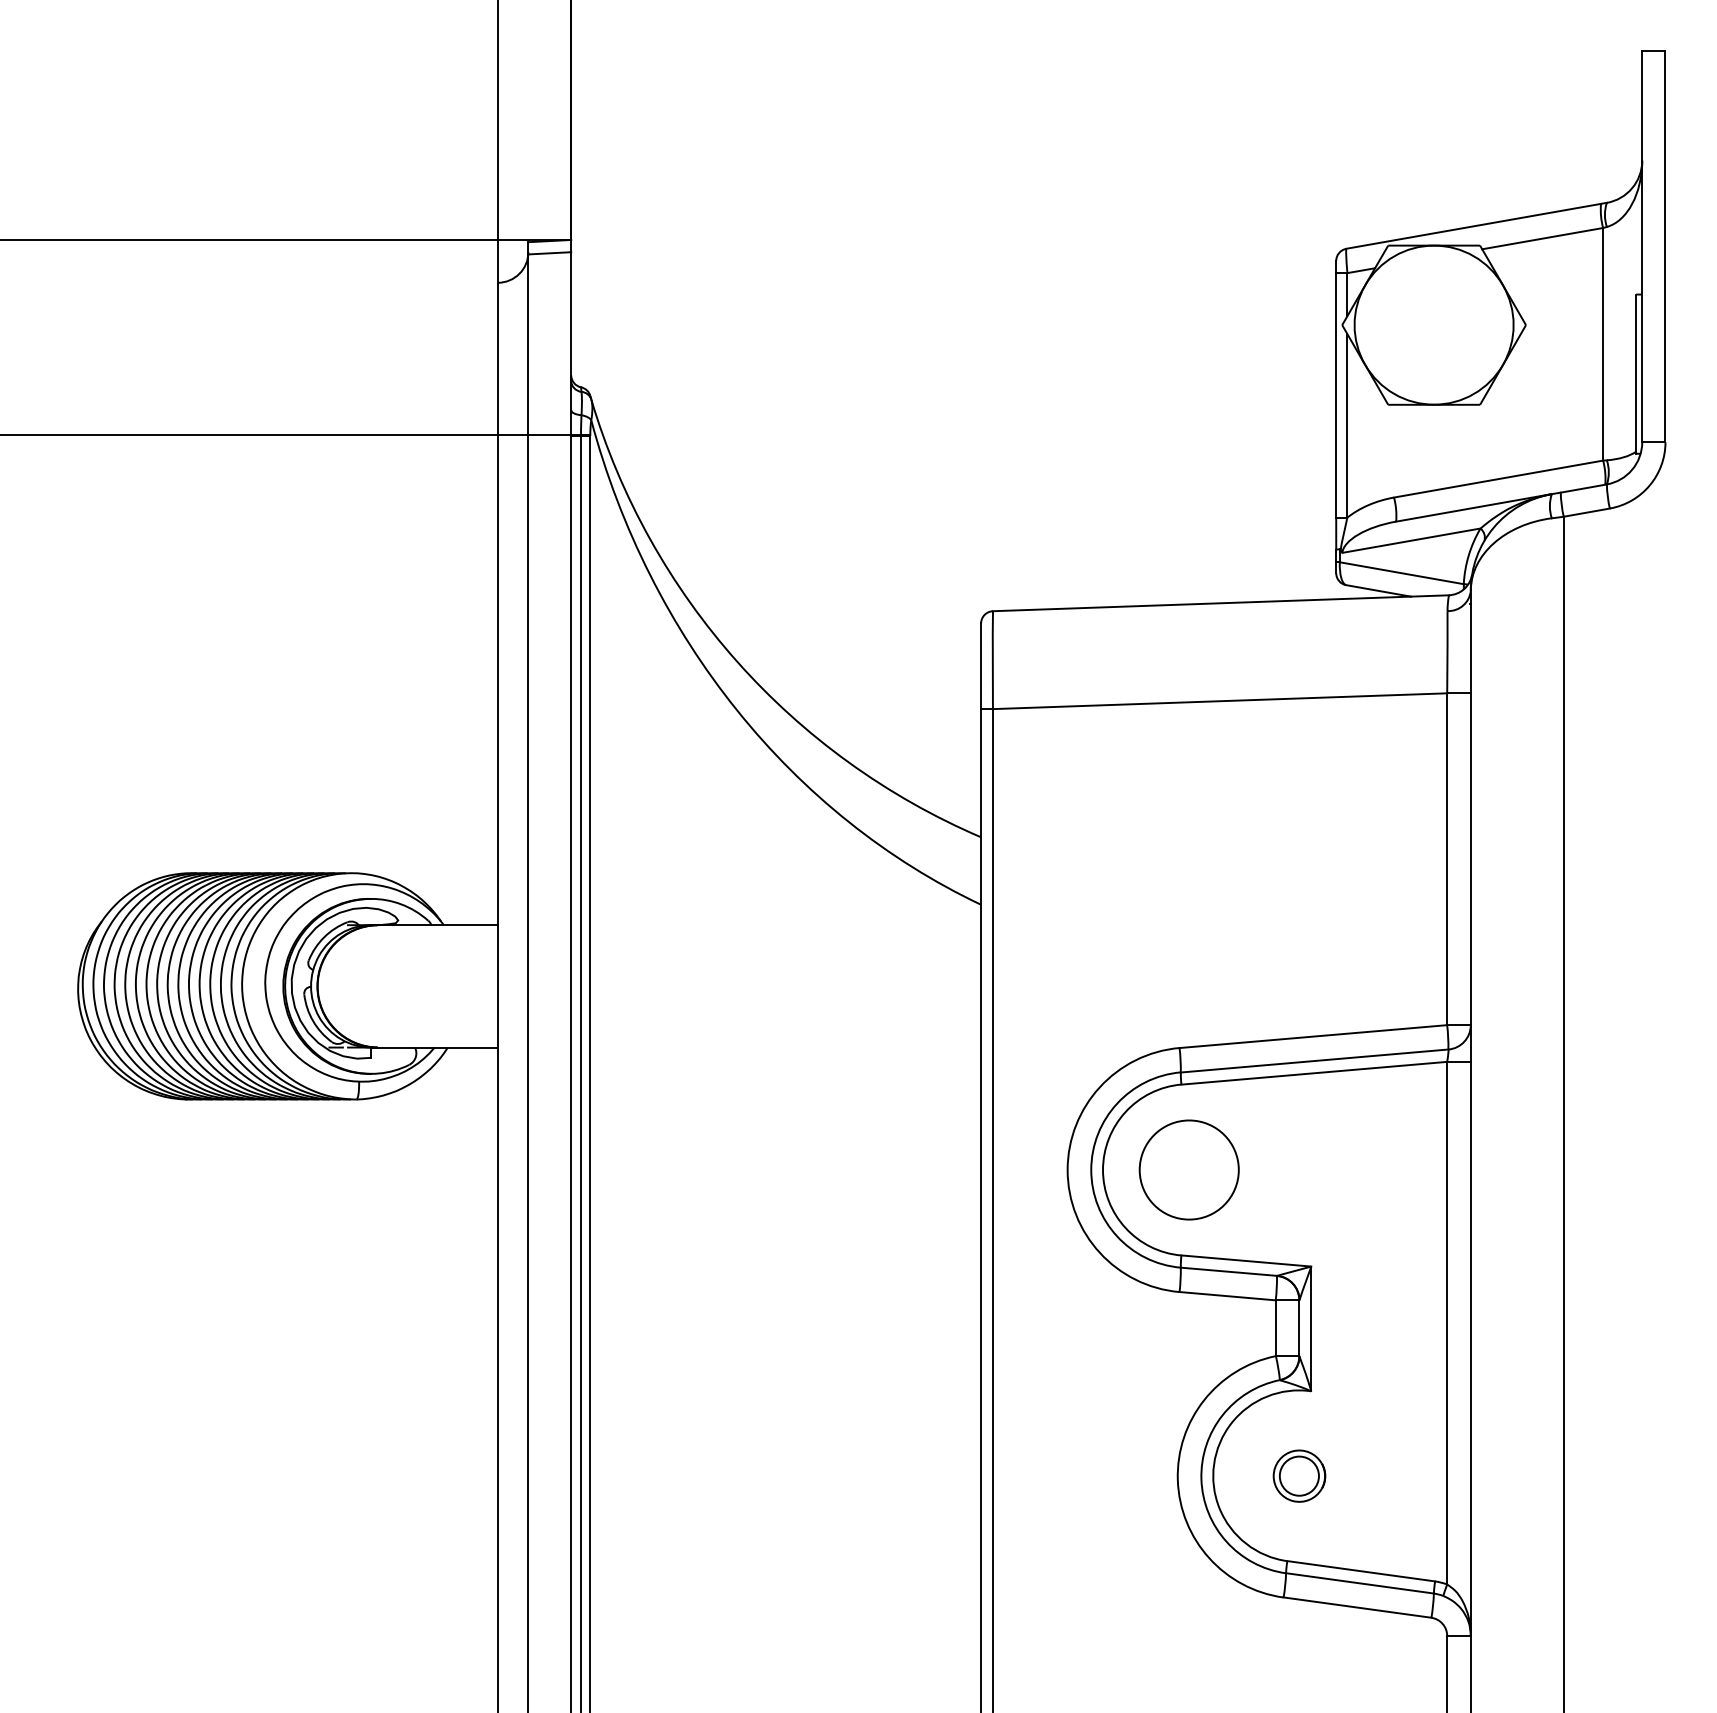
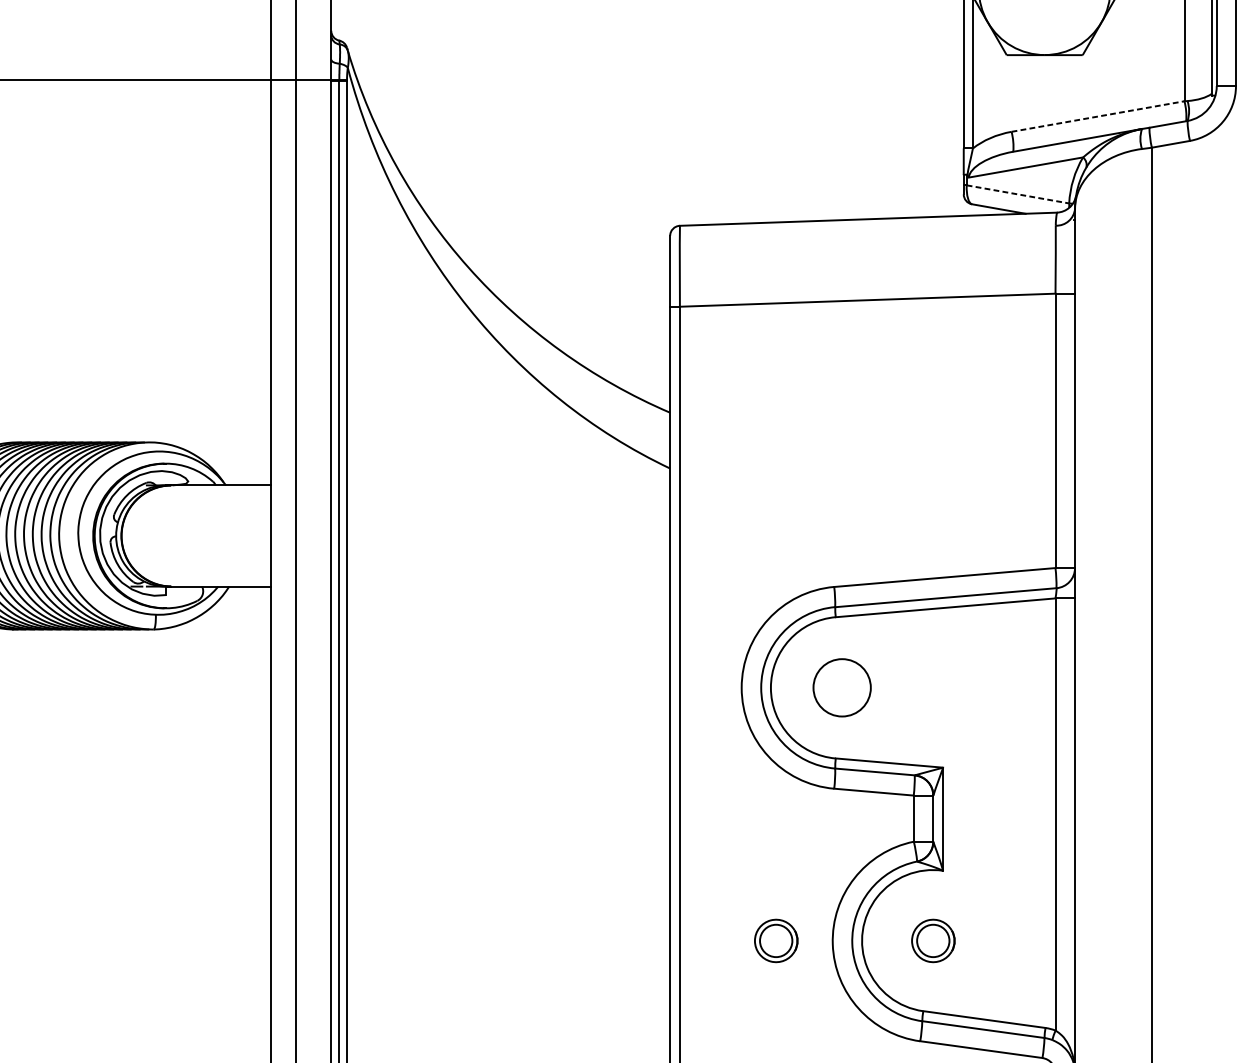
line: (1499, 478) -> (1098, 116), solid -> dashed
line: (1401, 573) -> (1017, 194), solid -> dashed
circle: (1188, 1169) -> (841, 687), size x0.7
part: (1109, 1475) -> (776, 940), added

